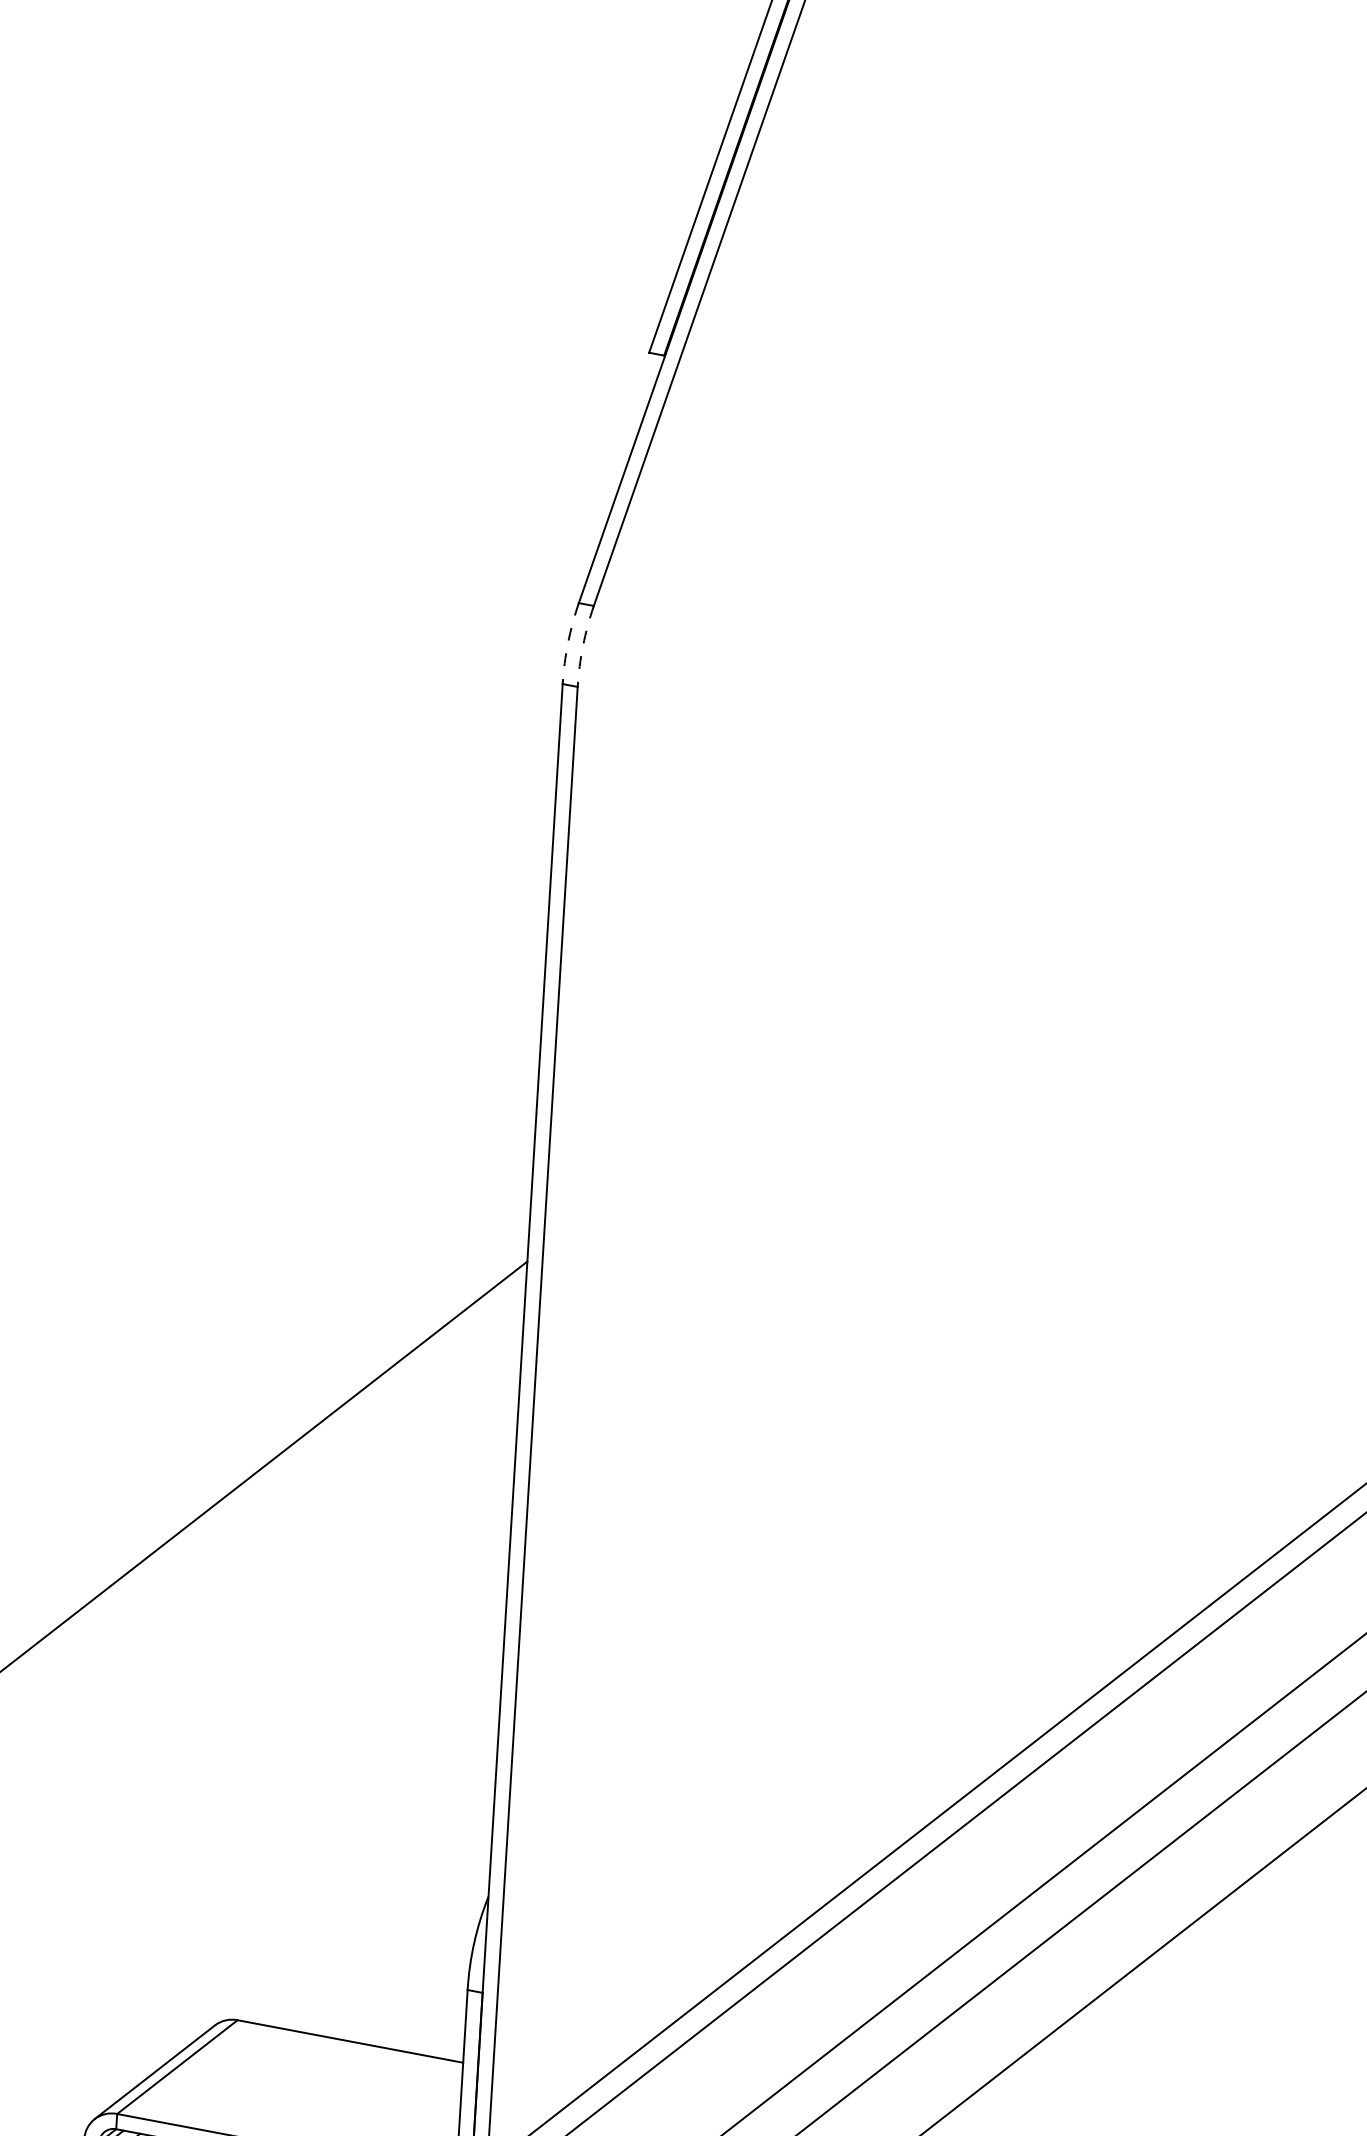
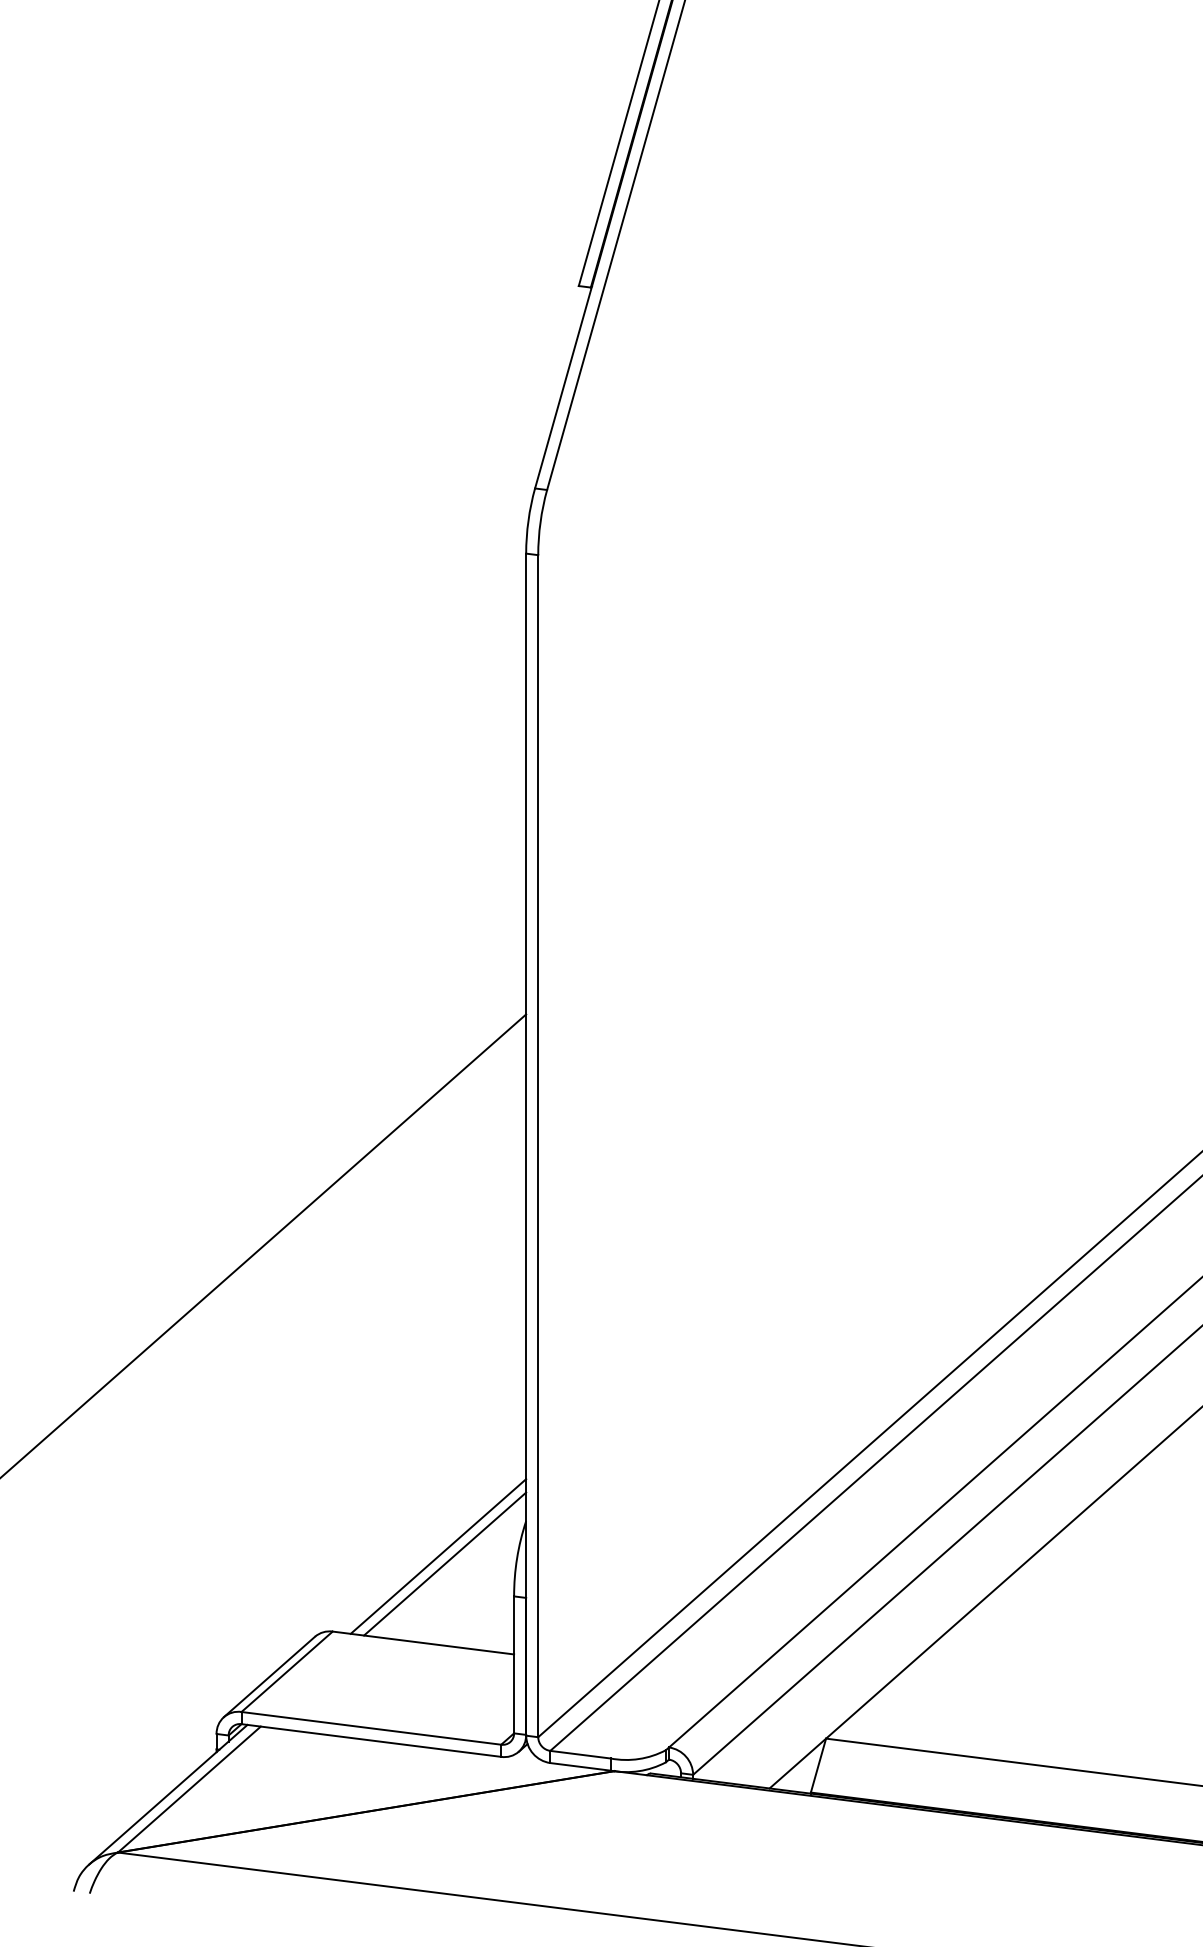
arc: (568, 642) -> (528, 520), dashed -> solid
arc: (583, 646) -> (540, 522), dashed -> solid
line: (375, 1934) -> (438, 1556), added
line: (384, 1943) -> (445, 1563), added

